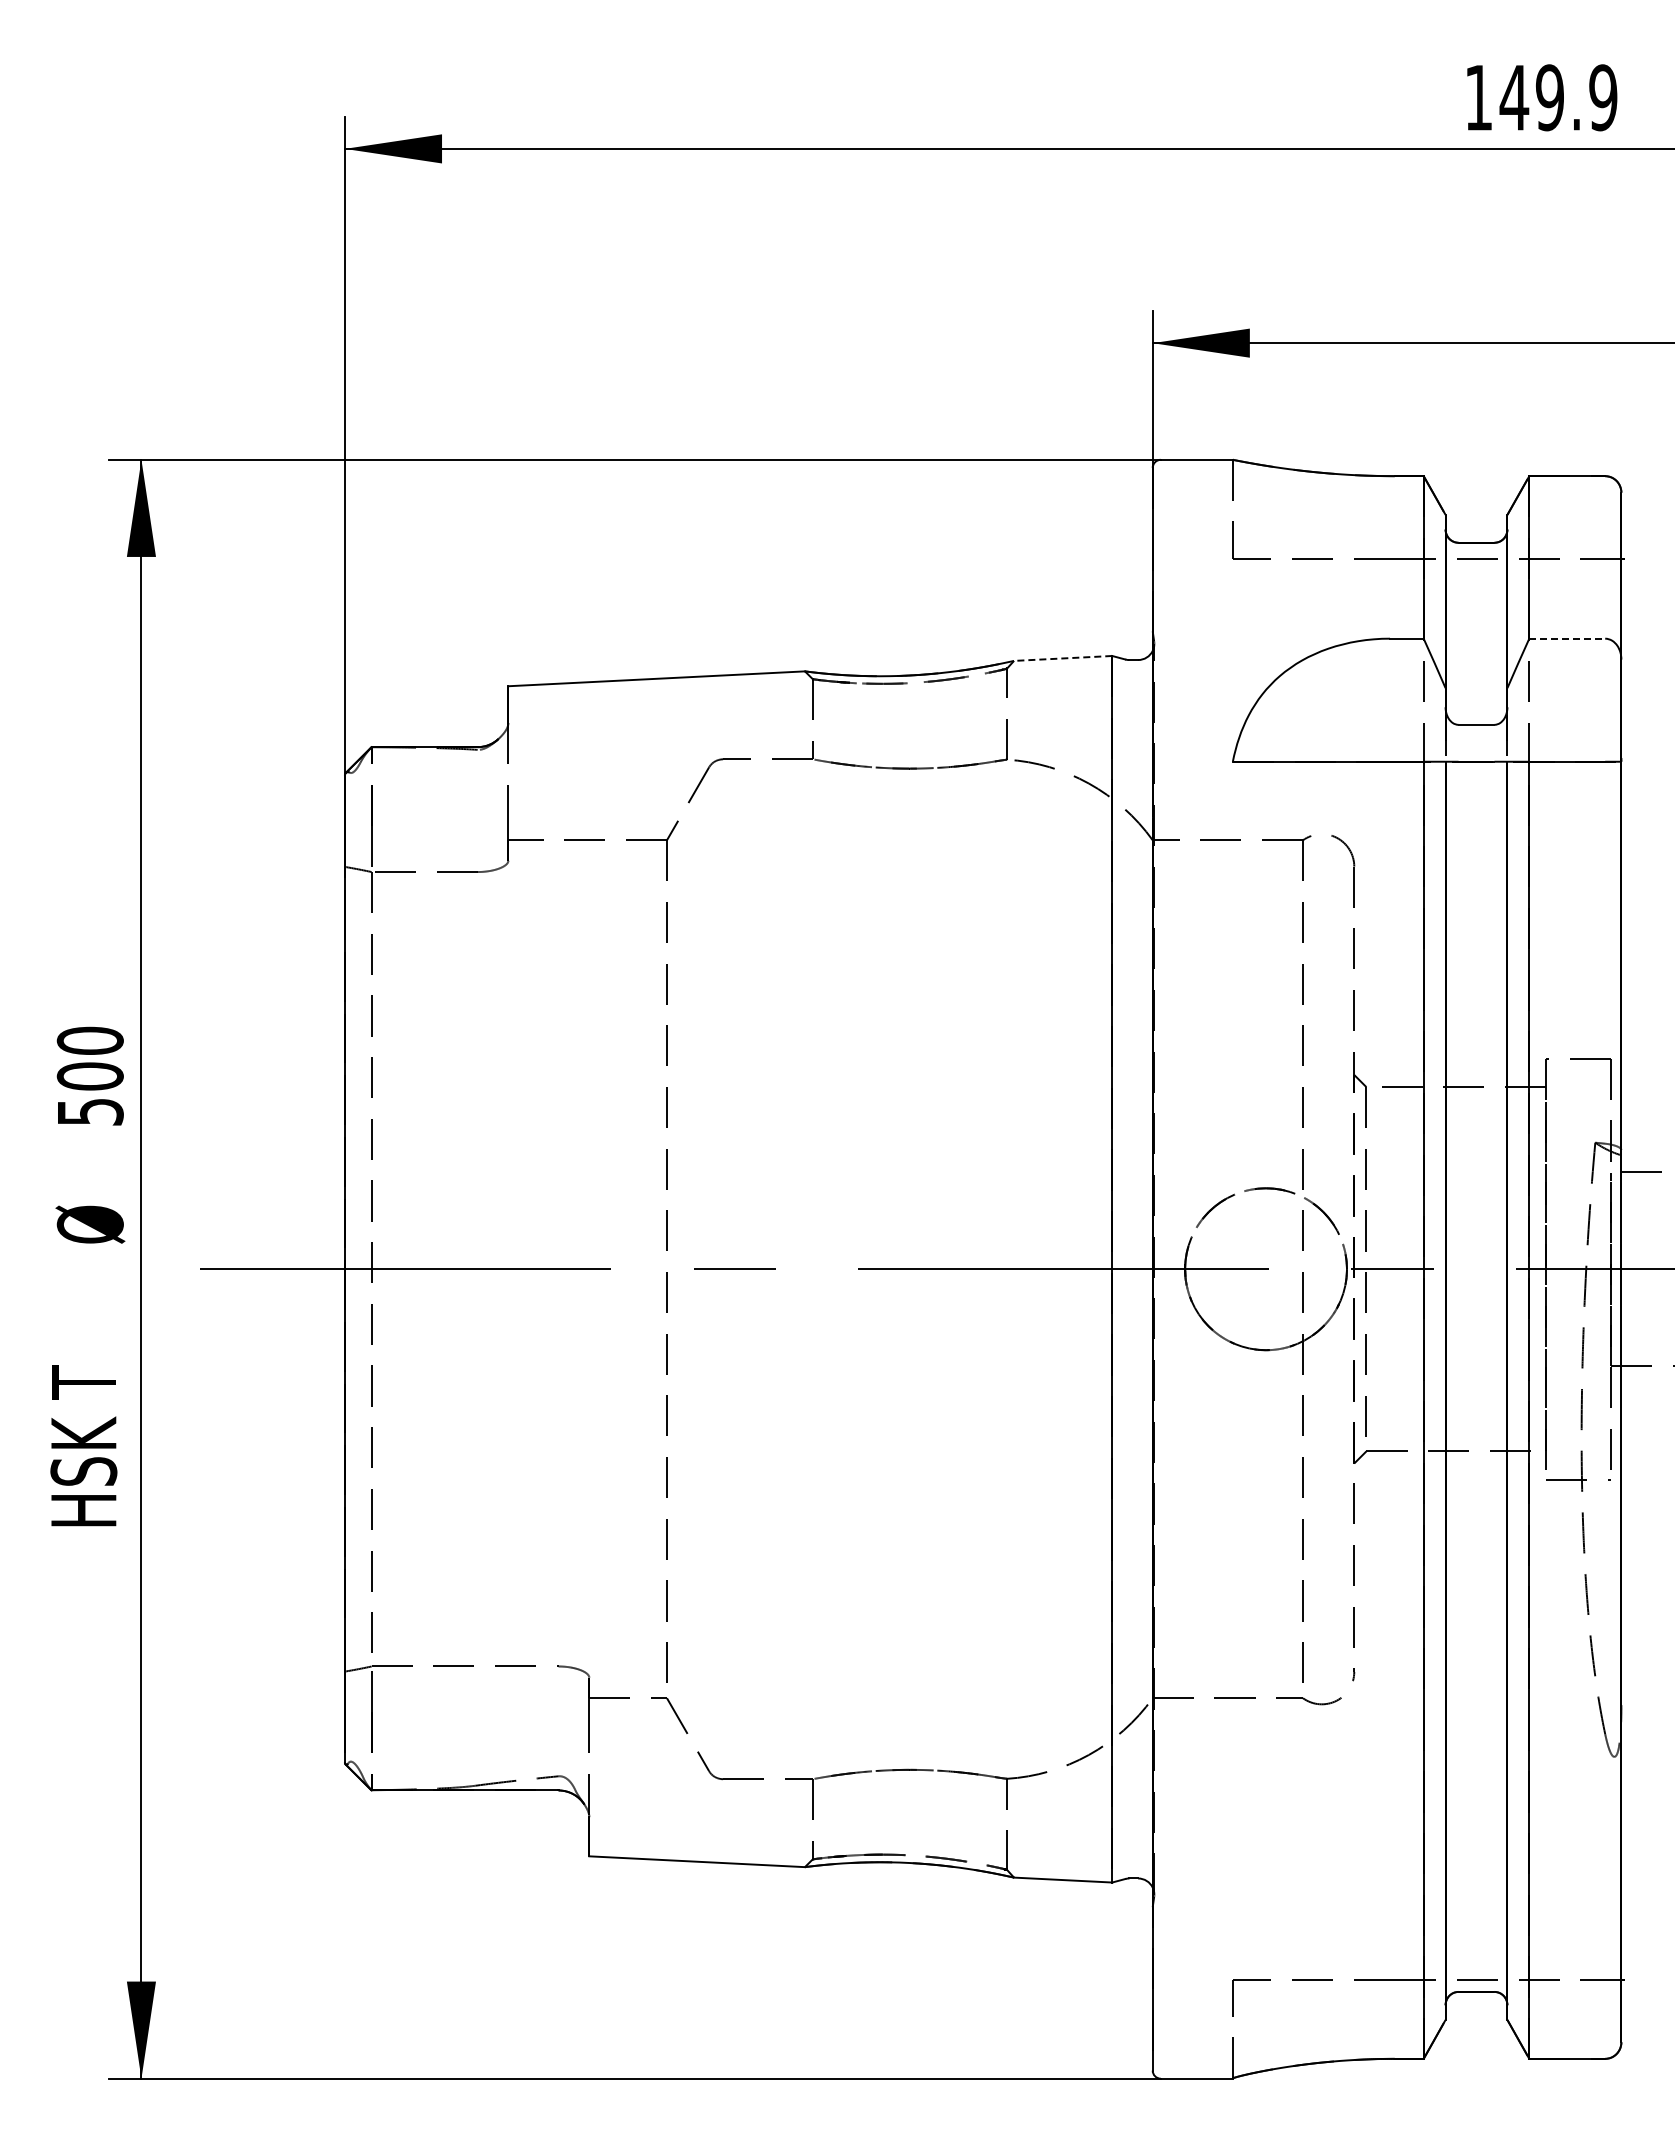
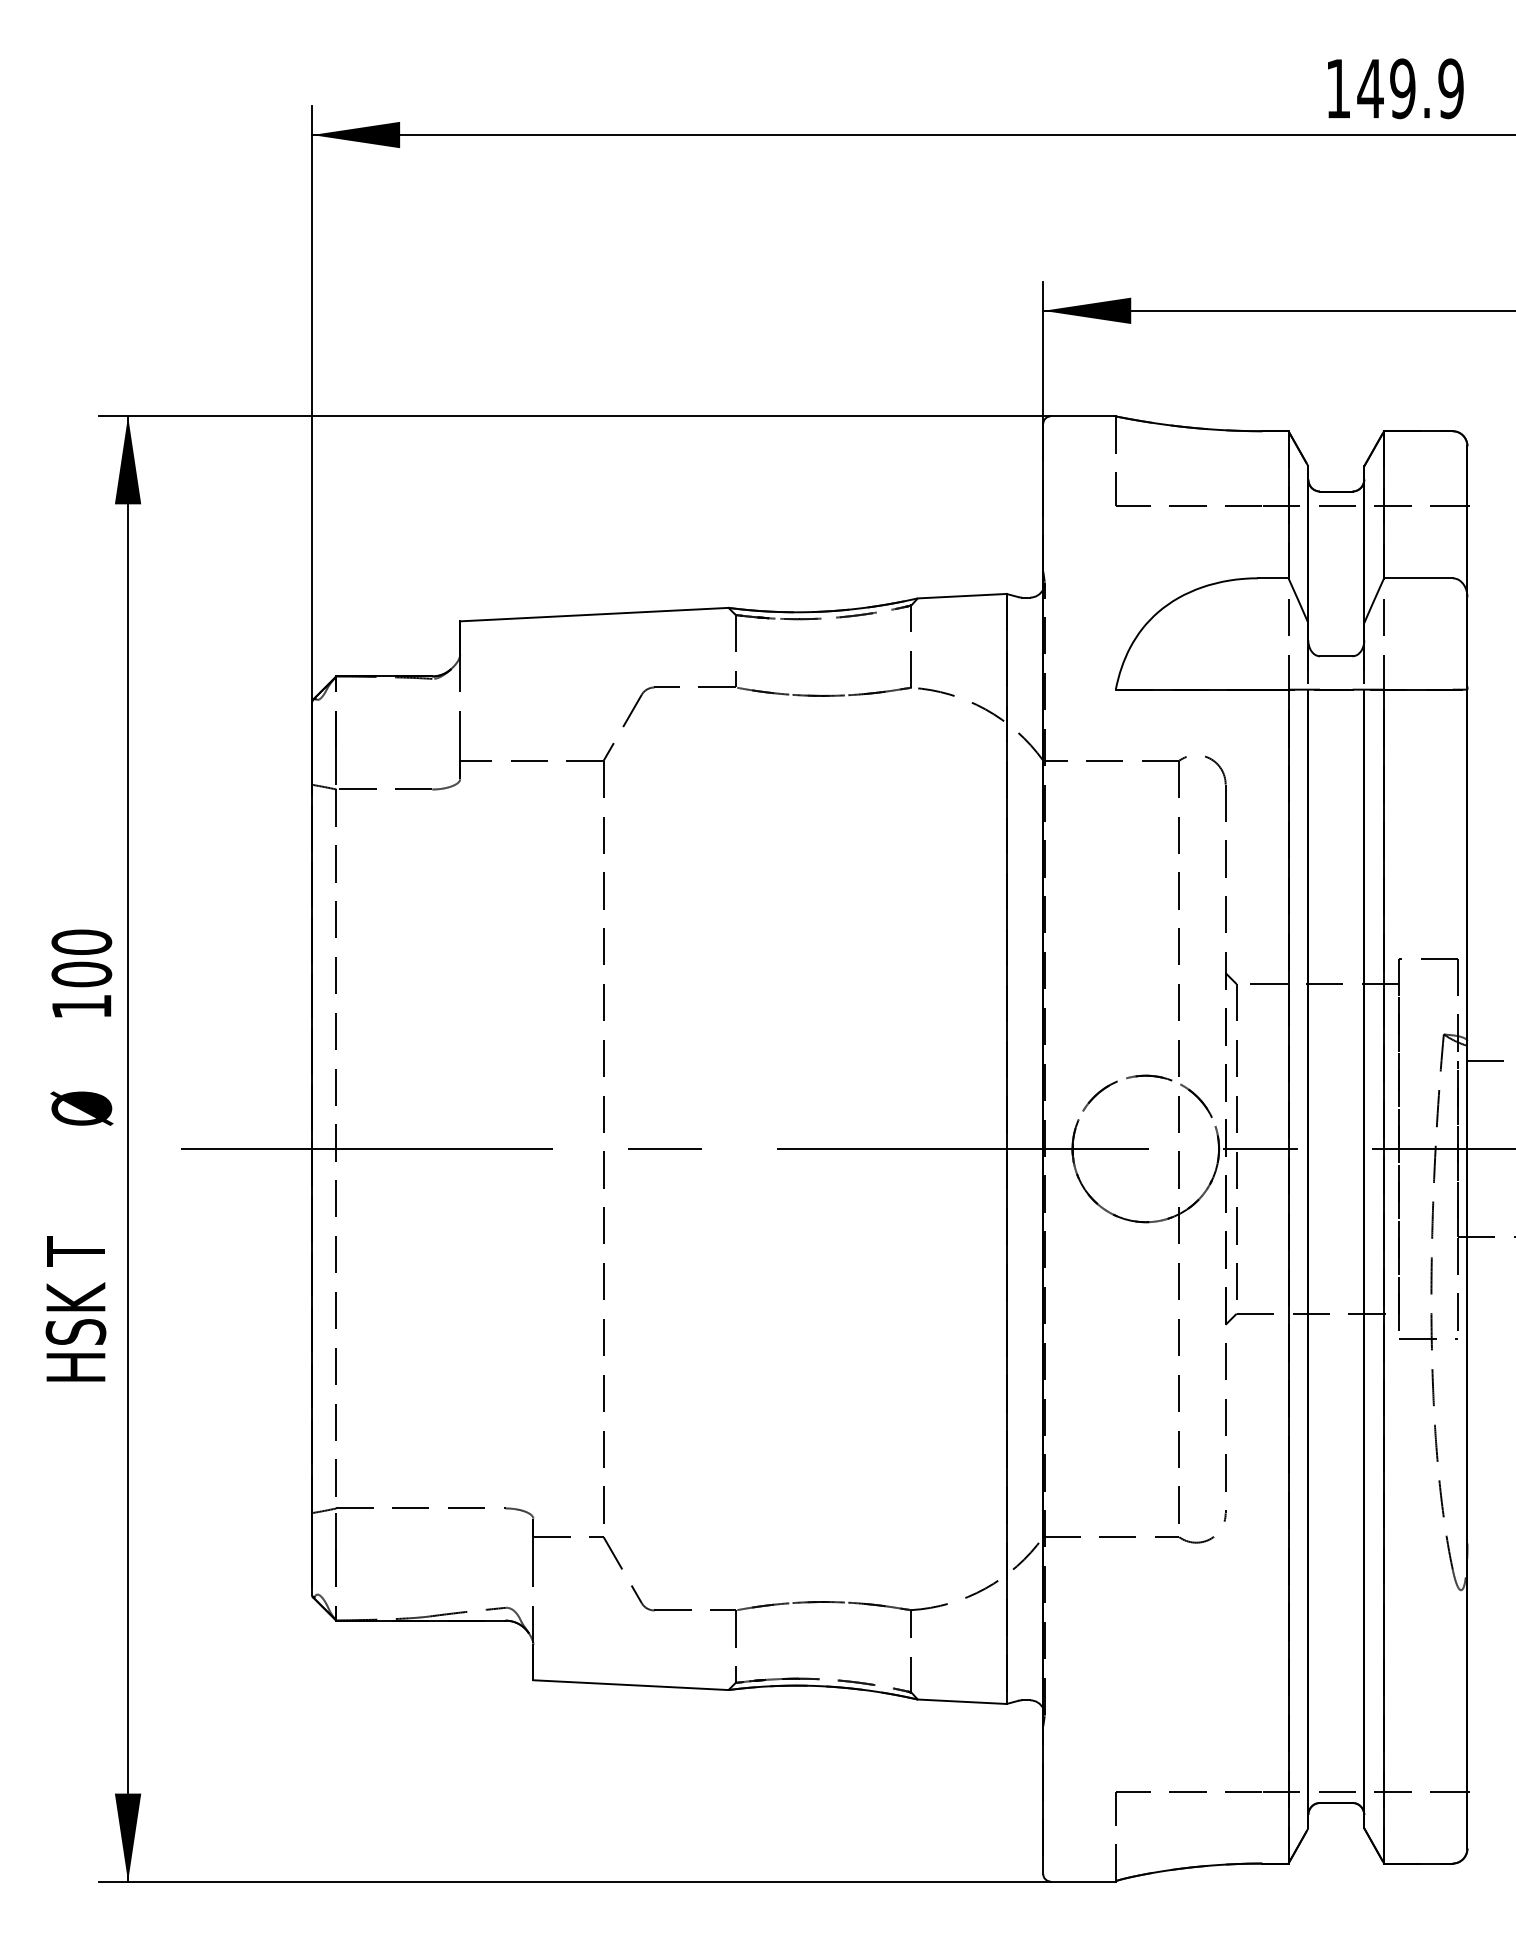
line: (1567, 638) -> (1418, 578), dashed -> solid
line: (1062, 658) -> (961, 596), dashed -> solid
text: (90, 1112) -> (81, 1007), 500 -> 100

